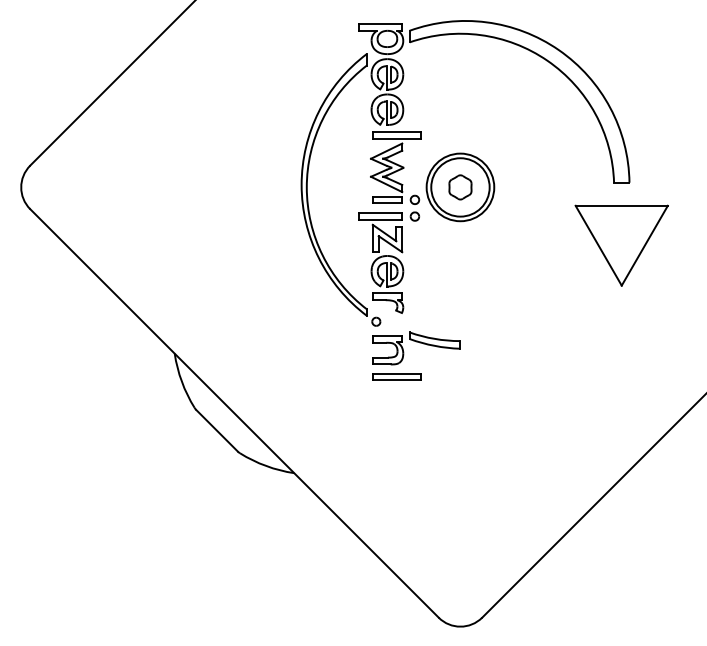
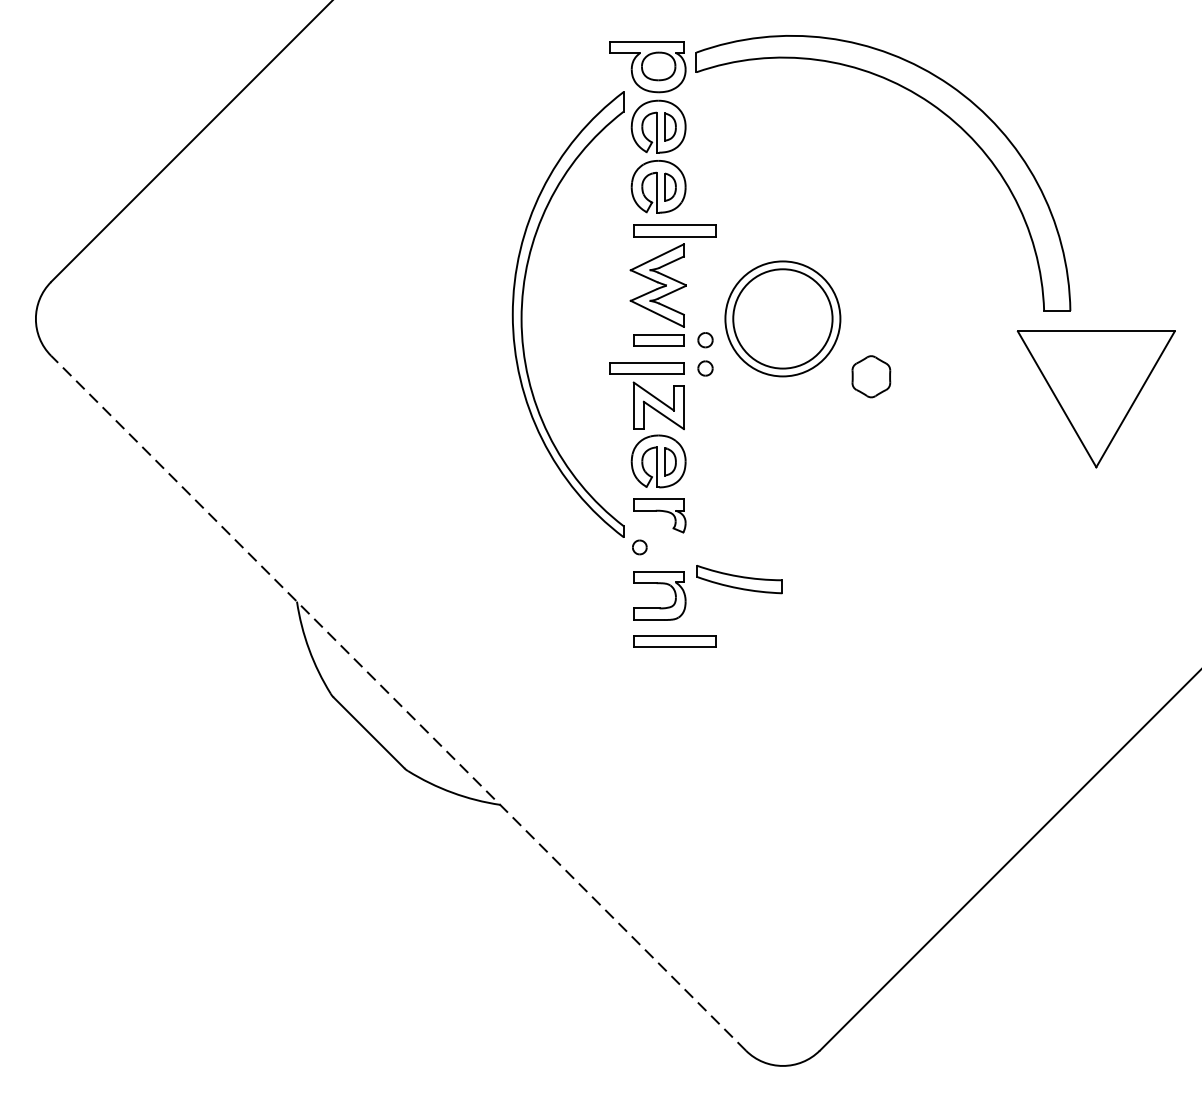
part: (460, 187) -> (871, 376), moved
part: (621, 245) -> (1095, 398), moved
line: (234, 413) -> (398, 703), solid -> dashed

